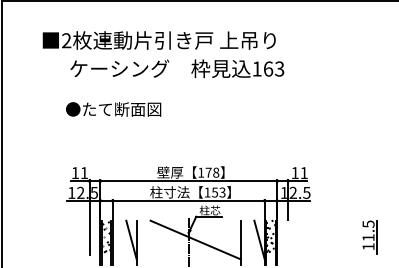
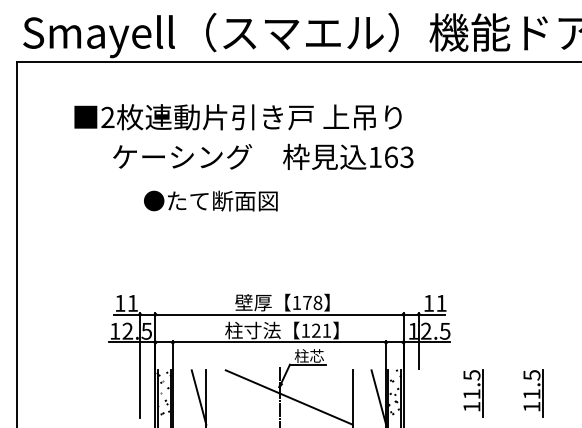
text: (113, 109) -> (210, 200), moved
text: (218, 192) -> (321, 330), 153 -> 121
part: (326, 237) -> (473, 393), added

